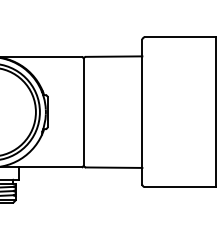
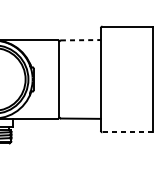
line: (114, 56) -> (81, 40), solid -> dashed
line: (180, 187) -> (127, 132), solid -> dashed

